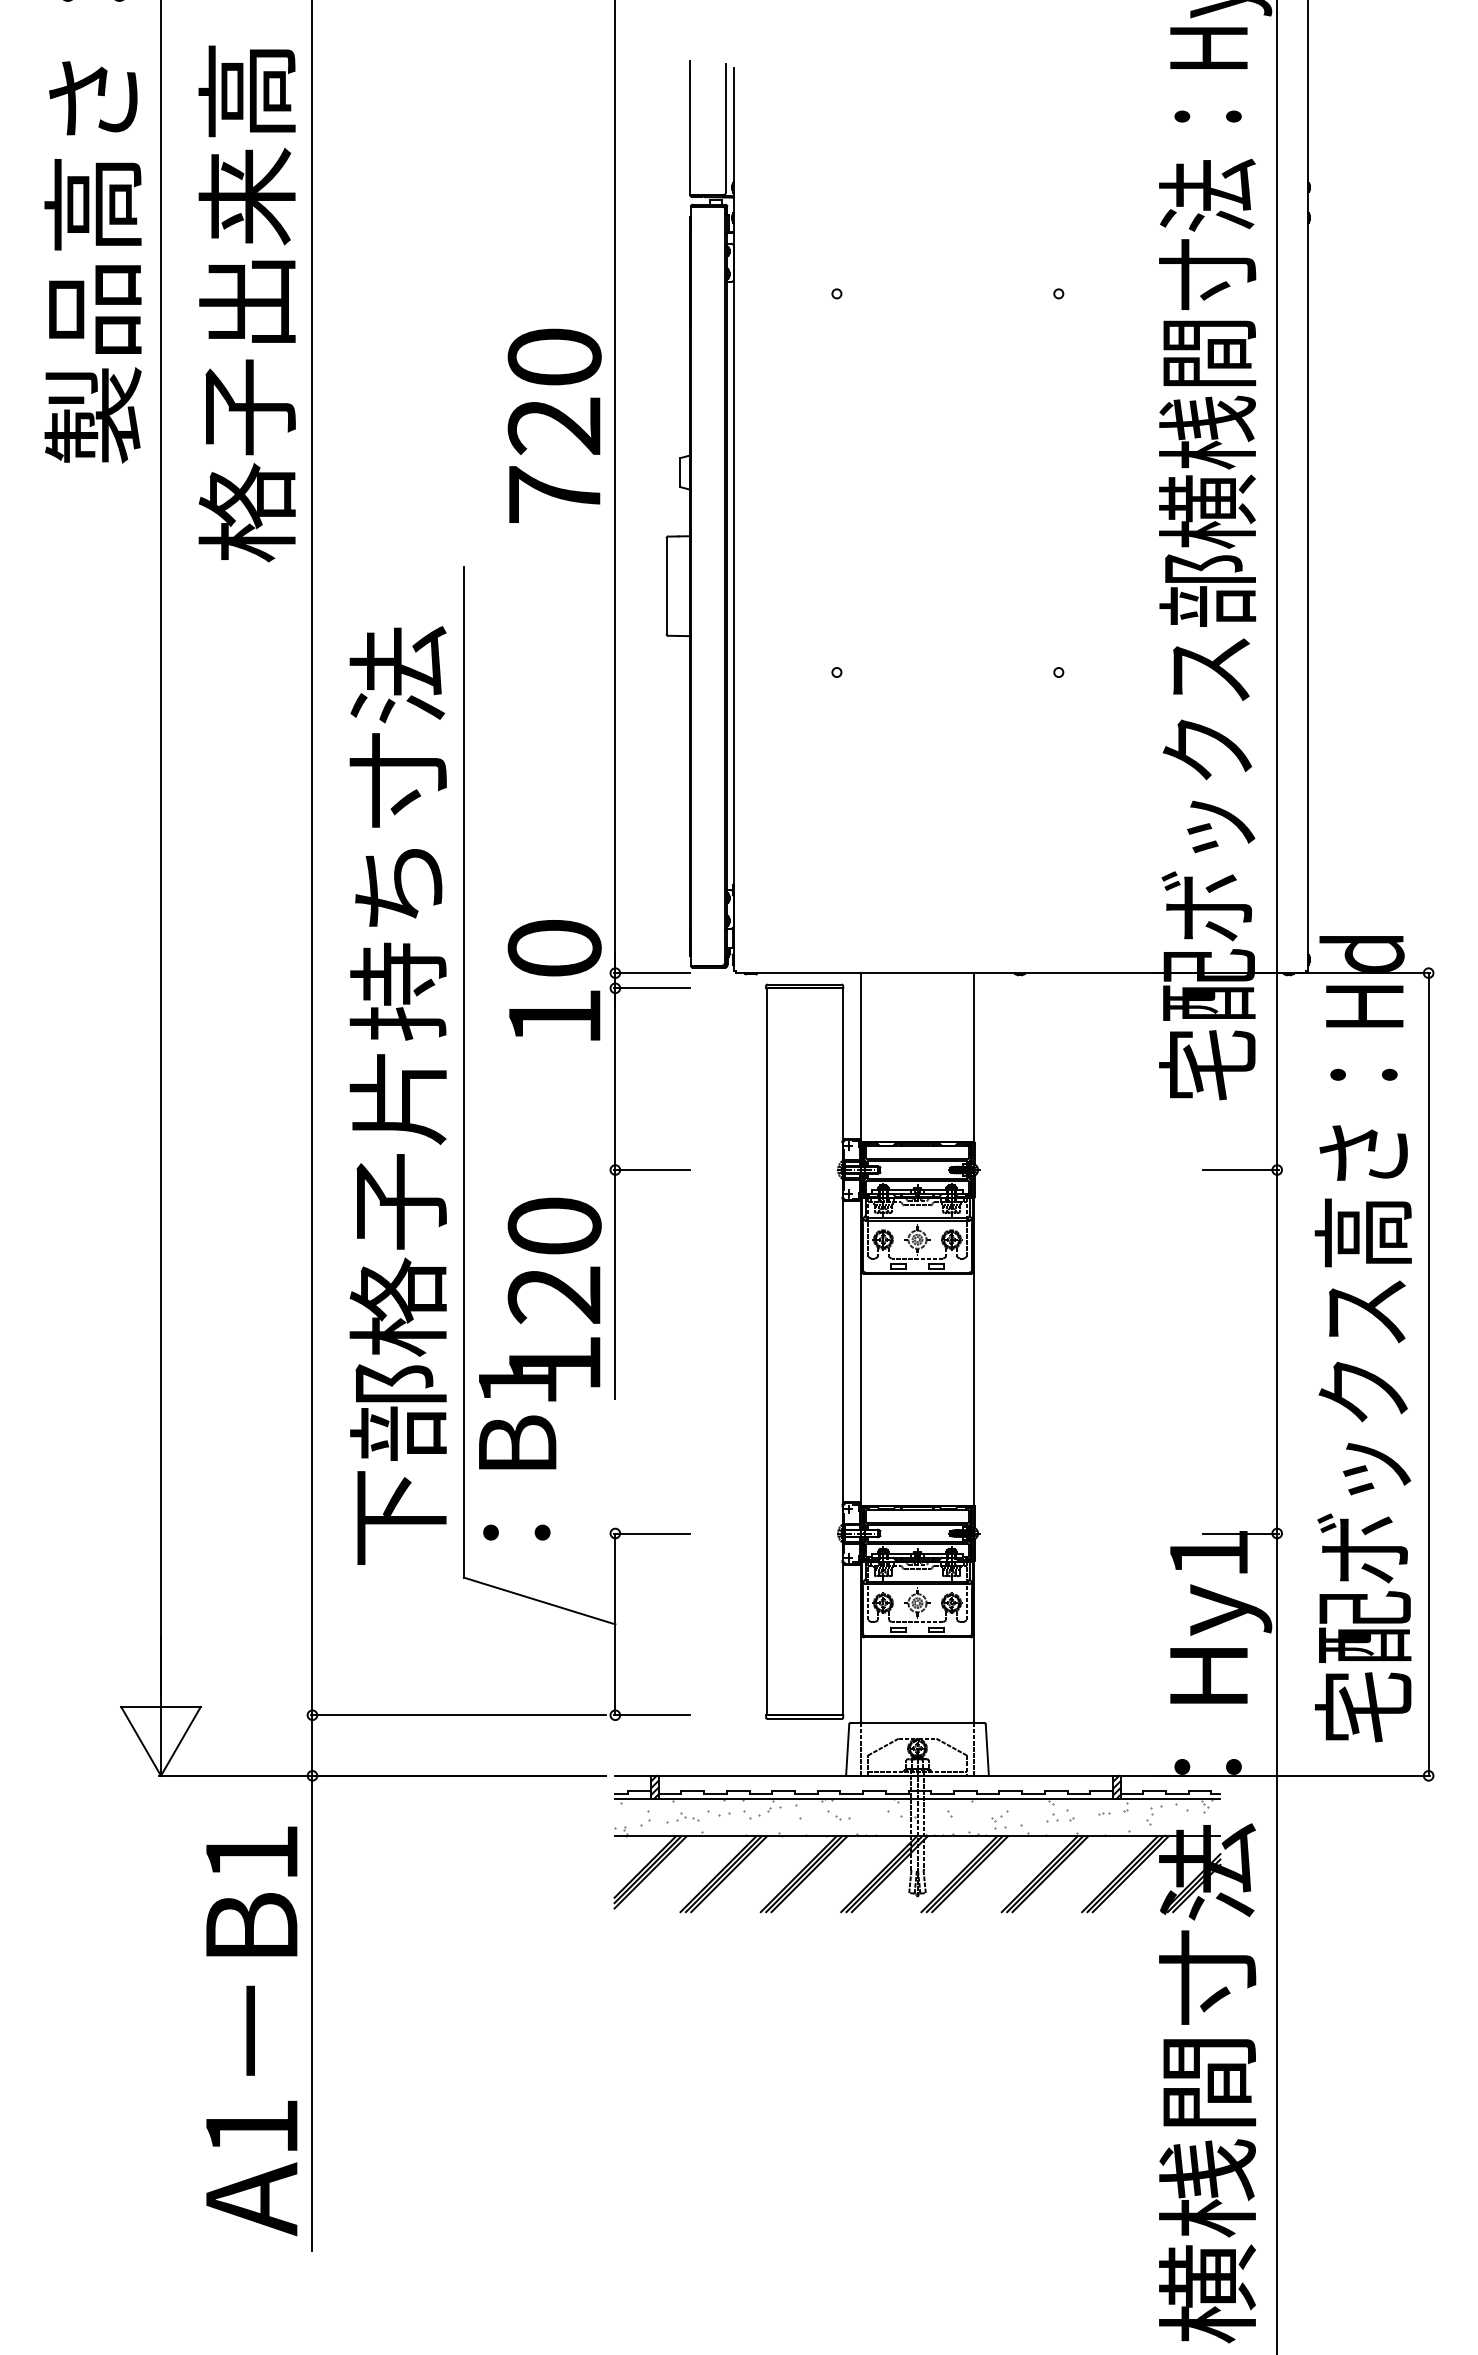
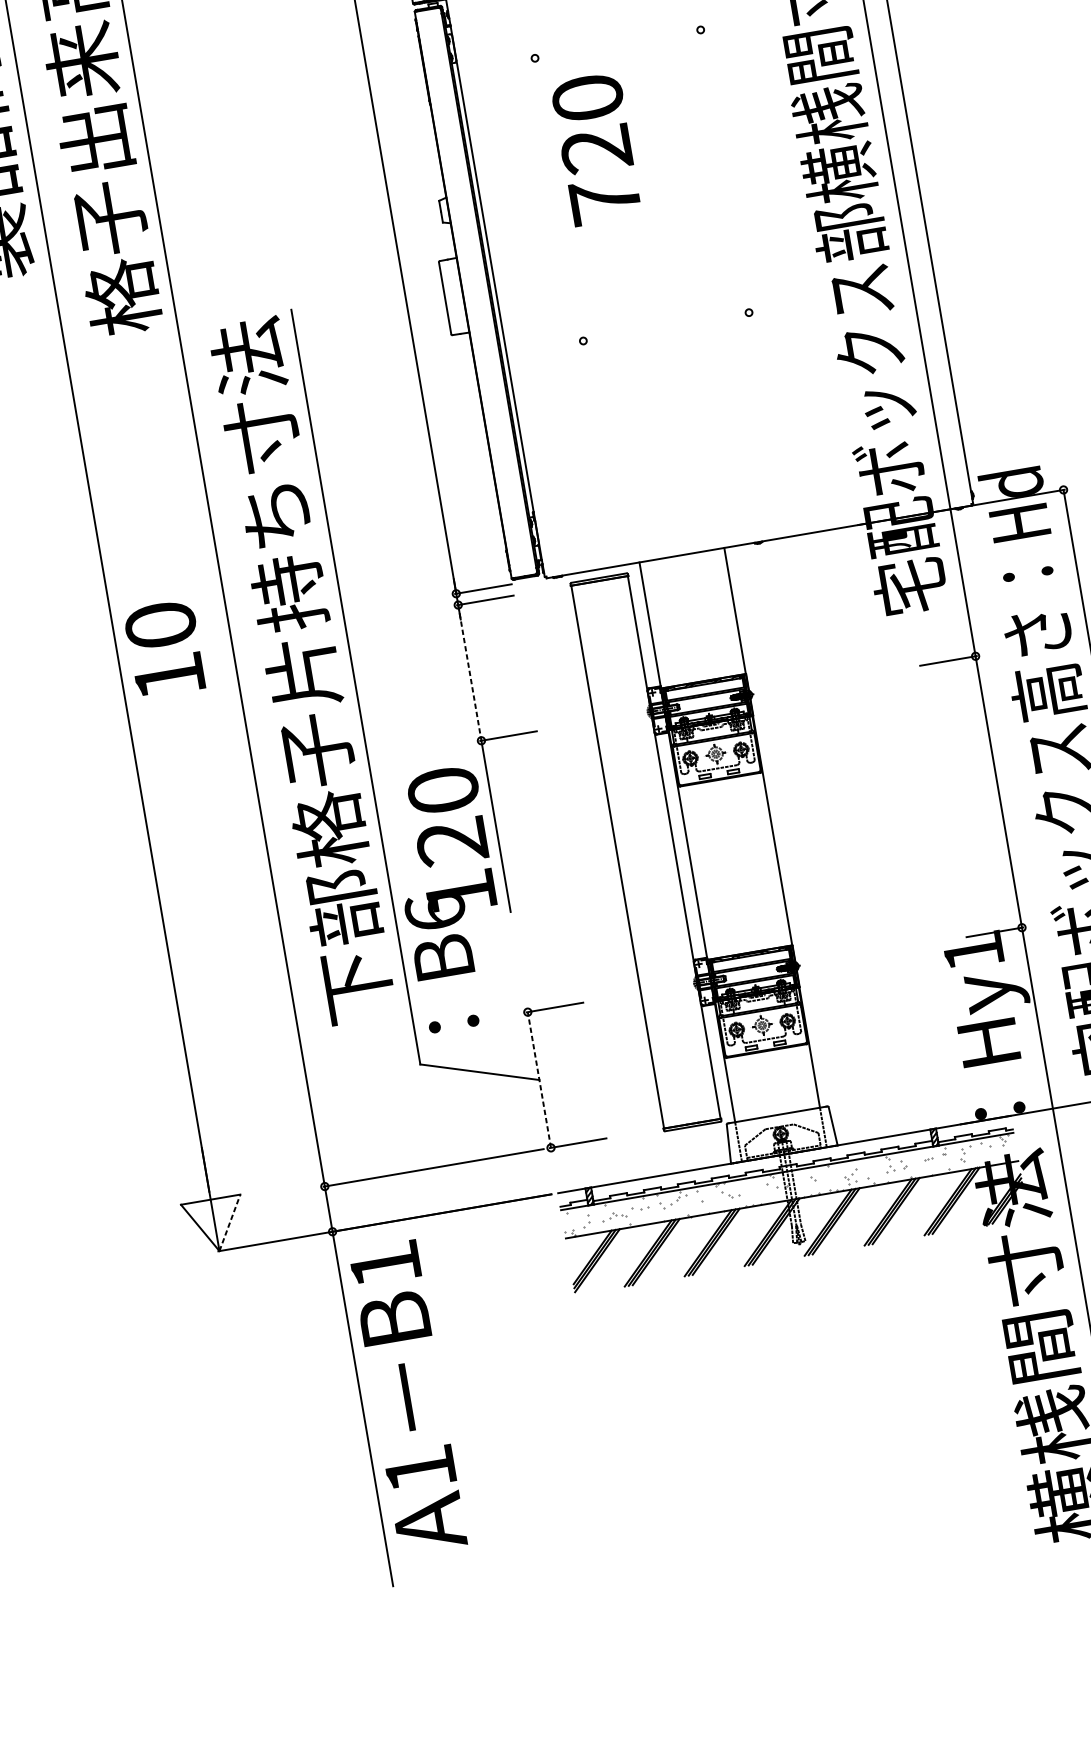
text: (554, 425) -> (596, 148), moved
text: (554, 980) -> (164, 649), moved
line: (615, 1079) -> (469, 673), solid -> dashed
text: (397, 1095) -> (302, 671), moved
text: (517, 1381) -> (435, 911), B1 -> B6
line: (615, 1624) -> (539, 1080), solid -> dashed
line: (180, 1741) -> (229, 1222), solid -> dashed
text: (251, 2031) -> (407, 1397), moved

